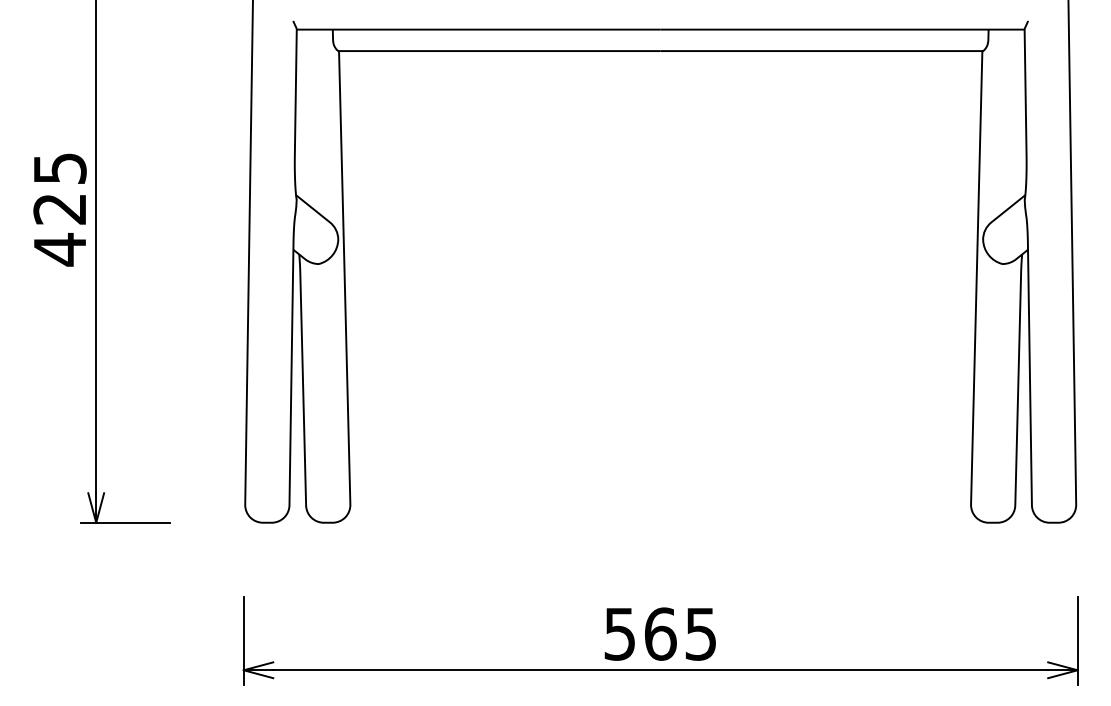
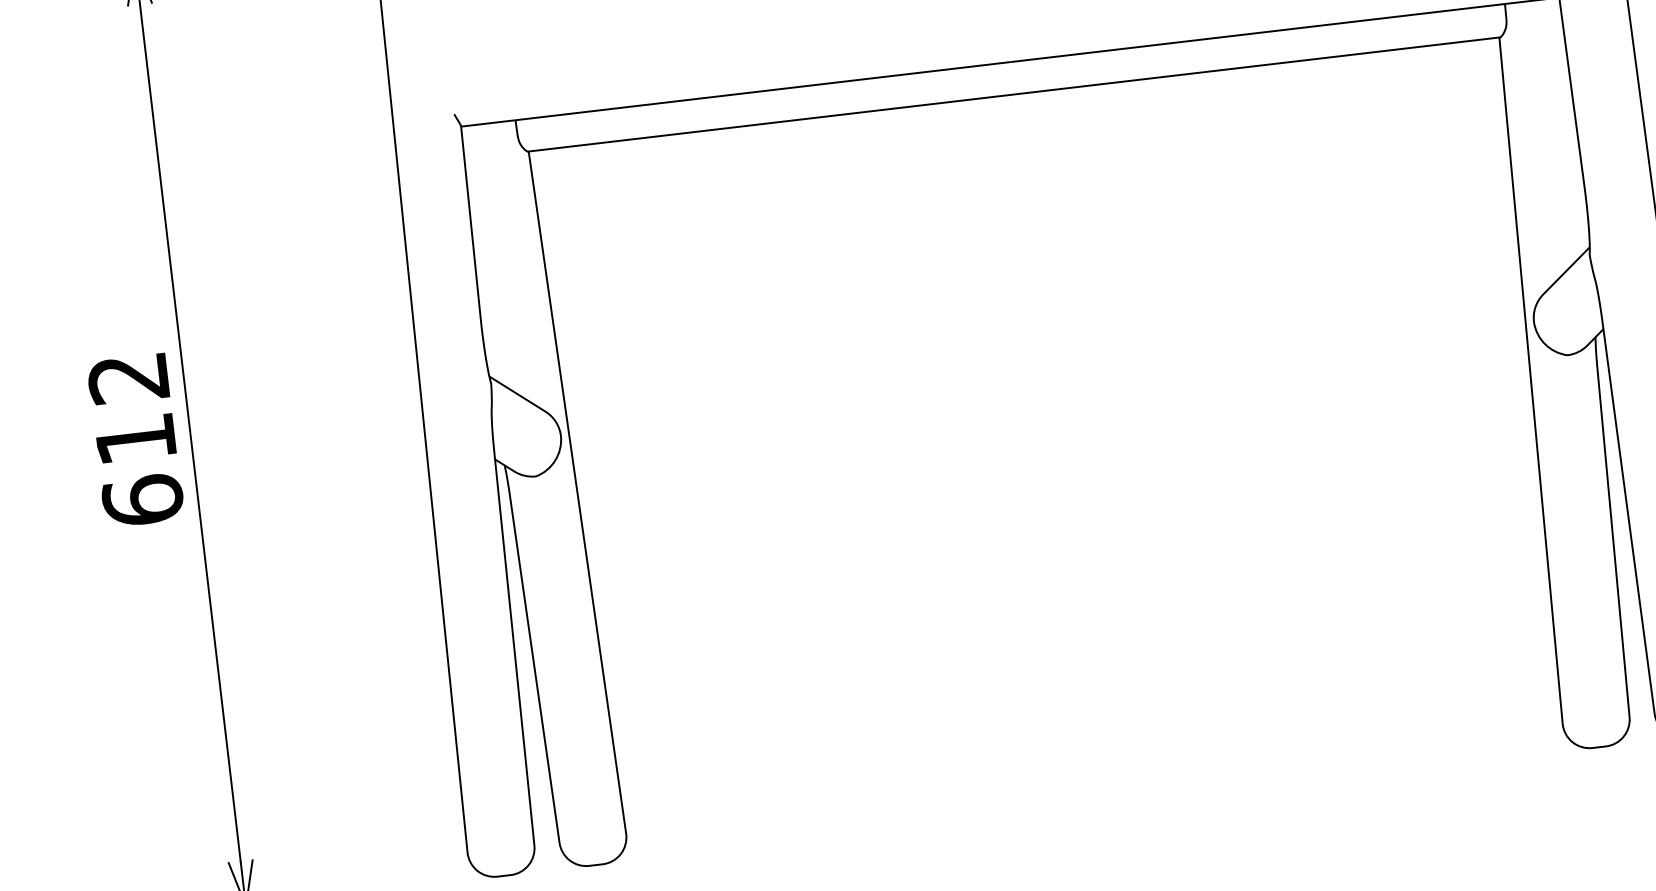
text: (59, 209) -> (135, 440), 425 -> 612

